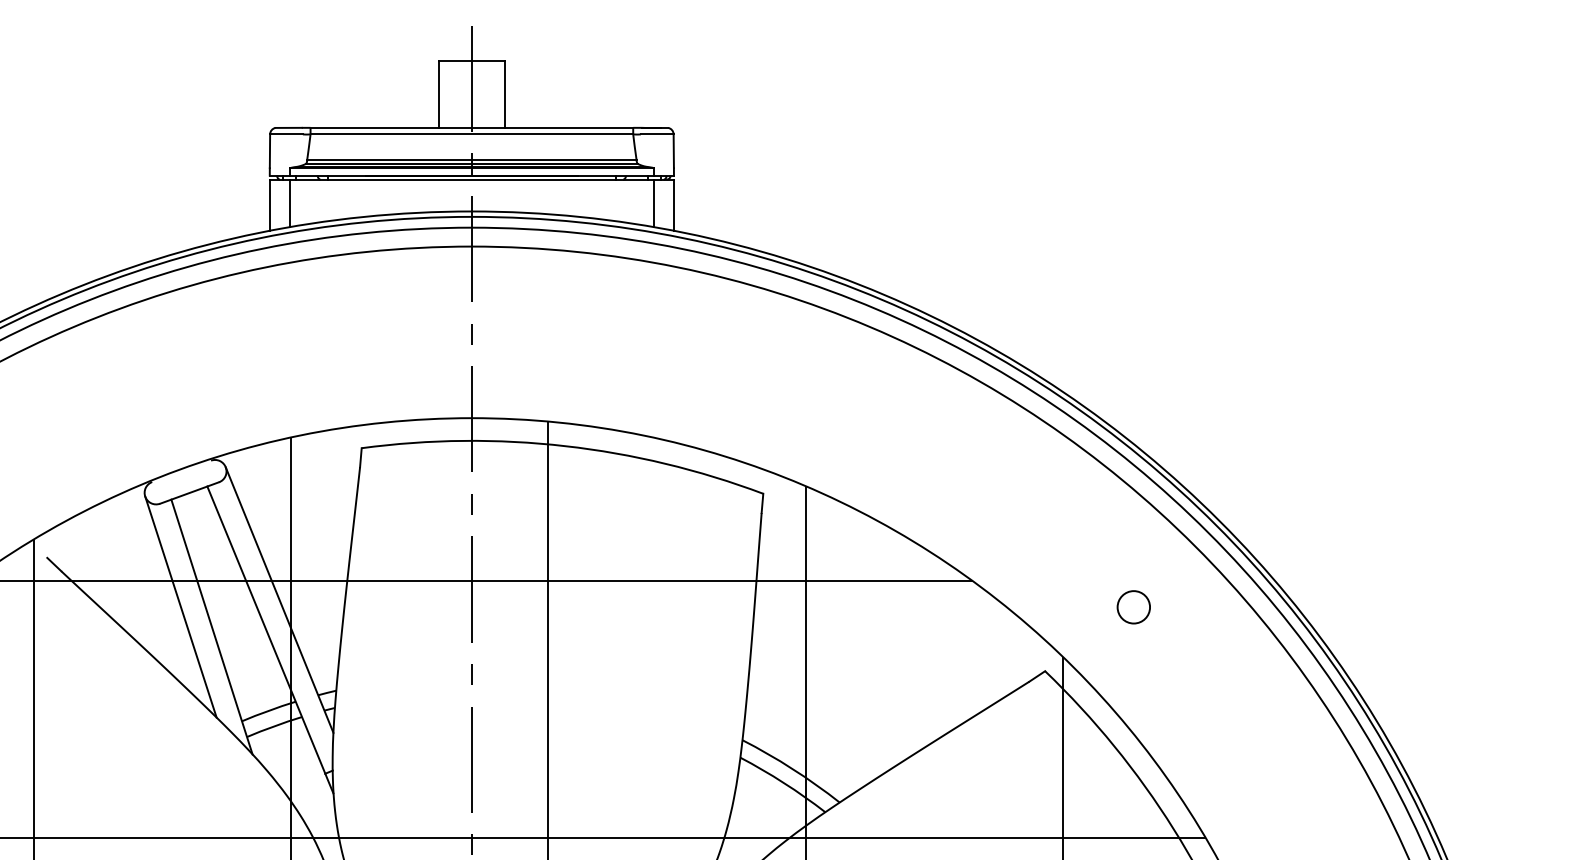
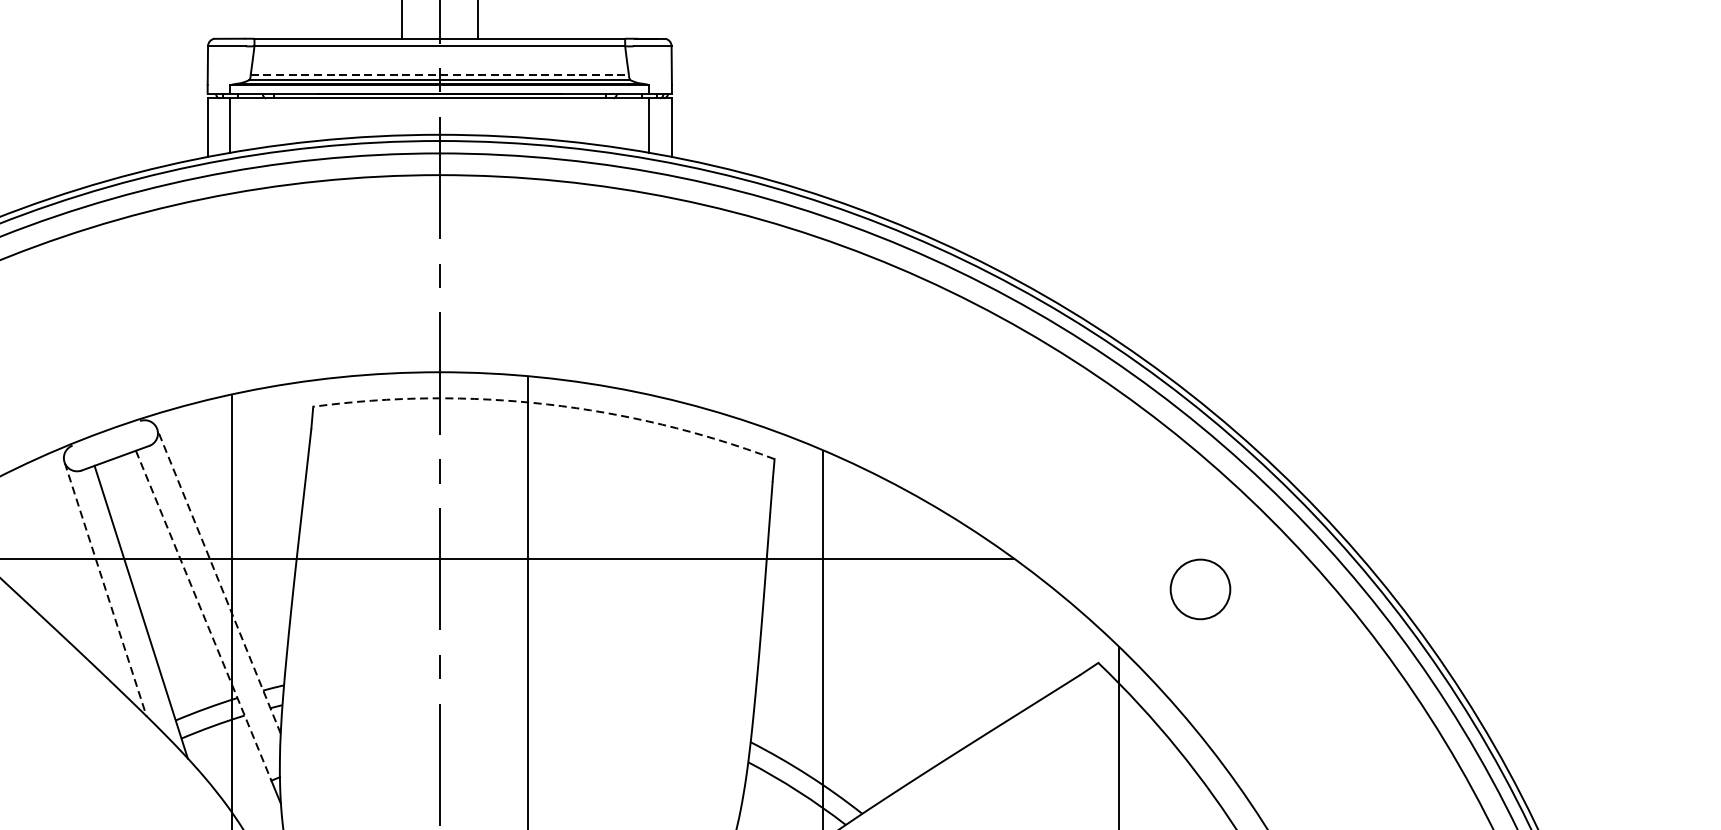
line: (471, 159) -> (439, 75), solid -> dashed
arc: (565, 446) -> (547, 404), solid -> dashed
line: (279, 599) -> (218, 580), solid -> dashed
line: (181, 607) -> (106, 589), solid -> dashed
circle: (1133, 607) -> (1199, 589), size x1.6
line: (266, 630) -> (203, 616), solid -> dashed

